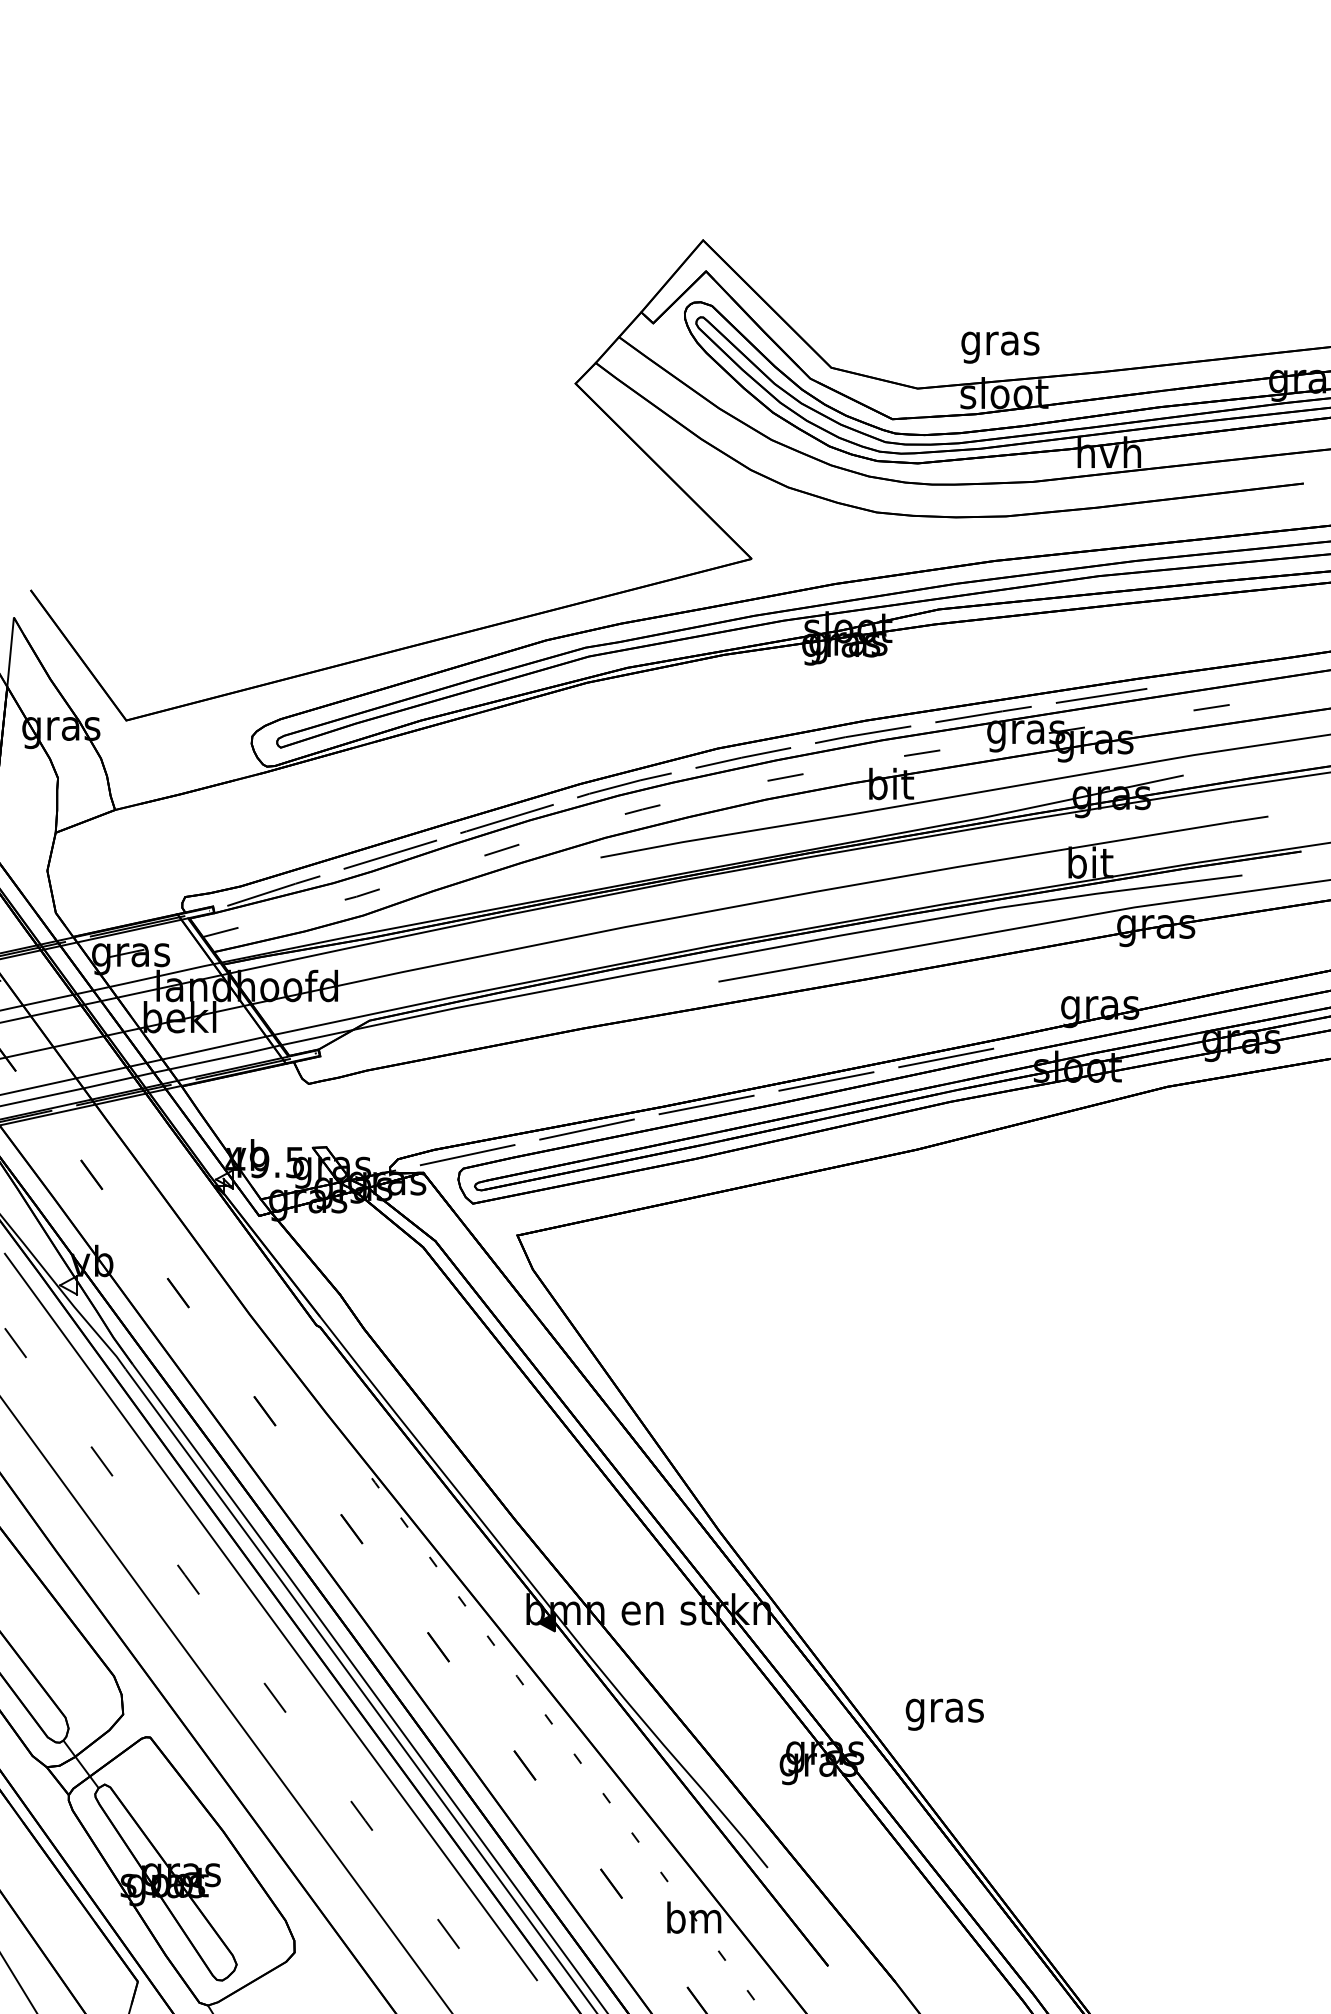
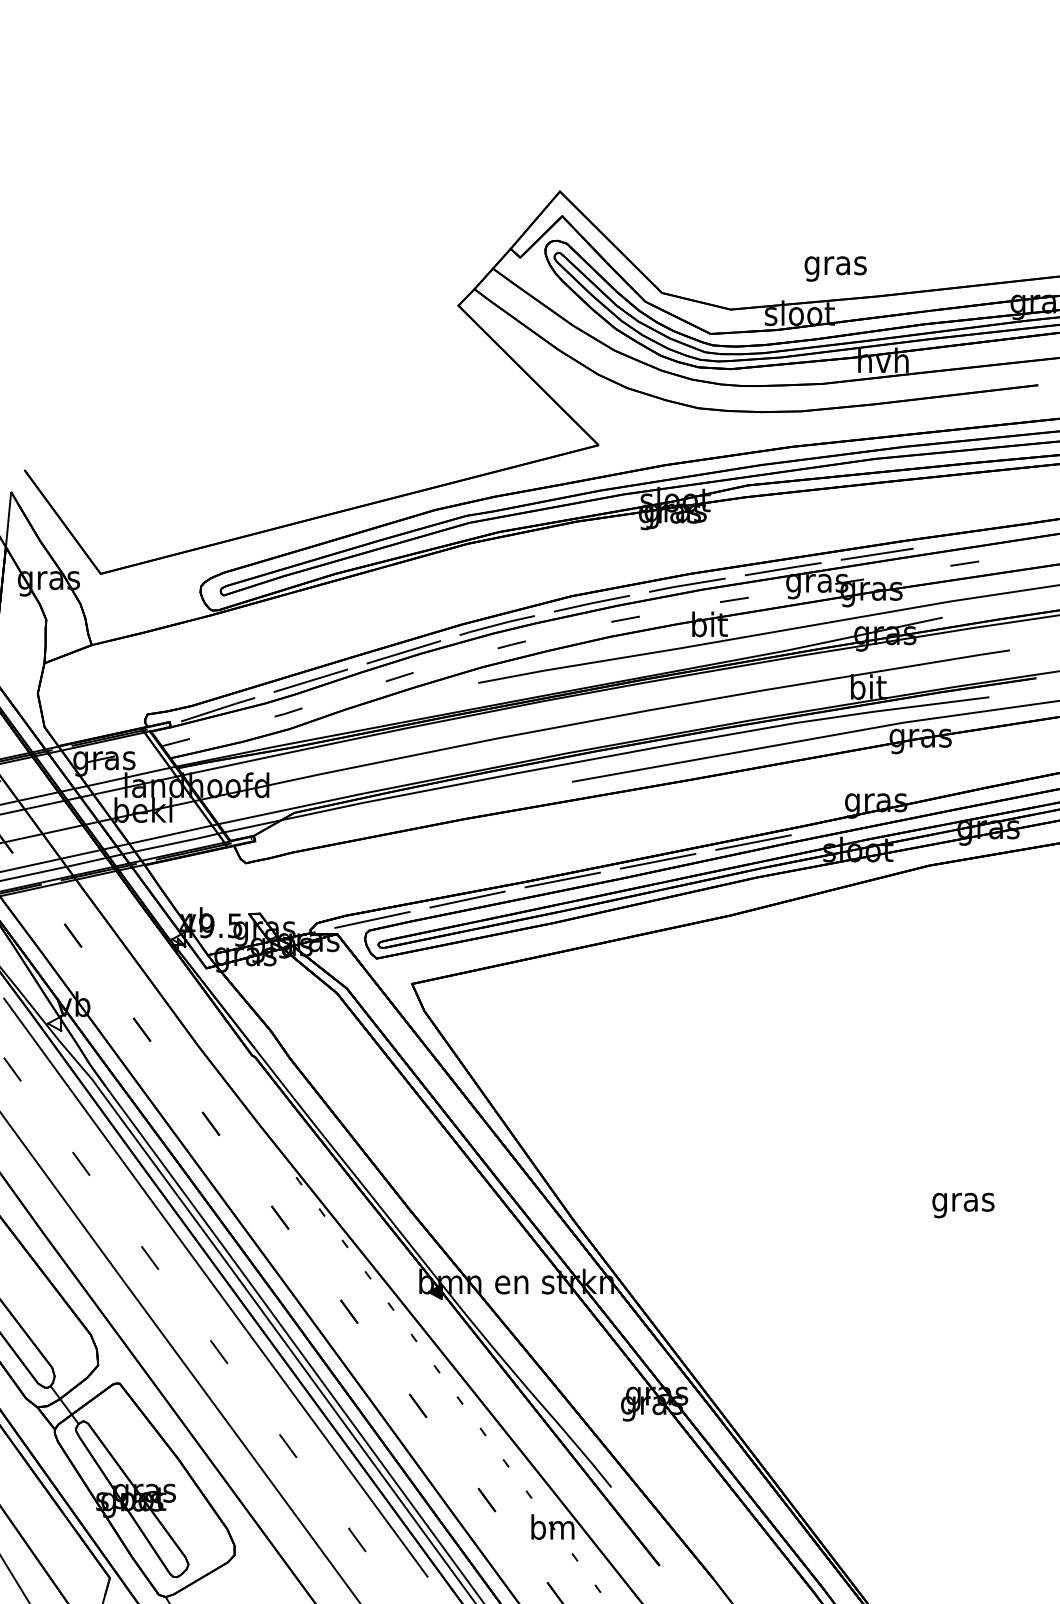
text: (1000, 347) -> (835, 268), moved
text: (944, 1714) -> (963, 1205), moved

